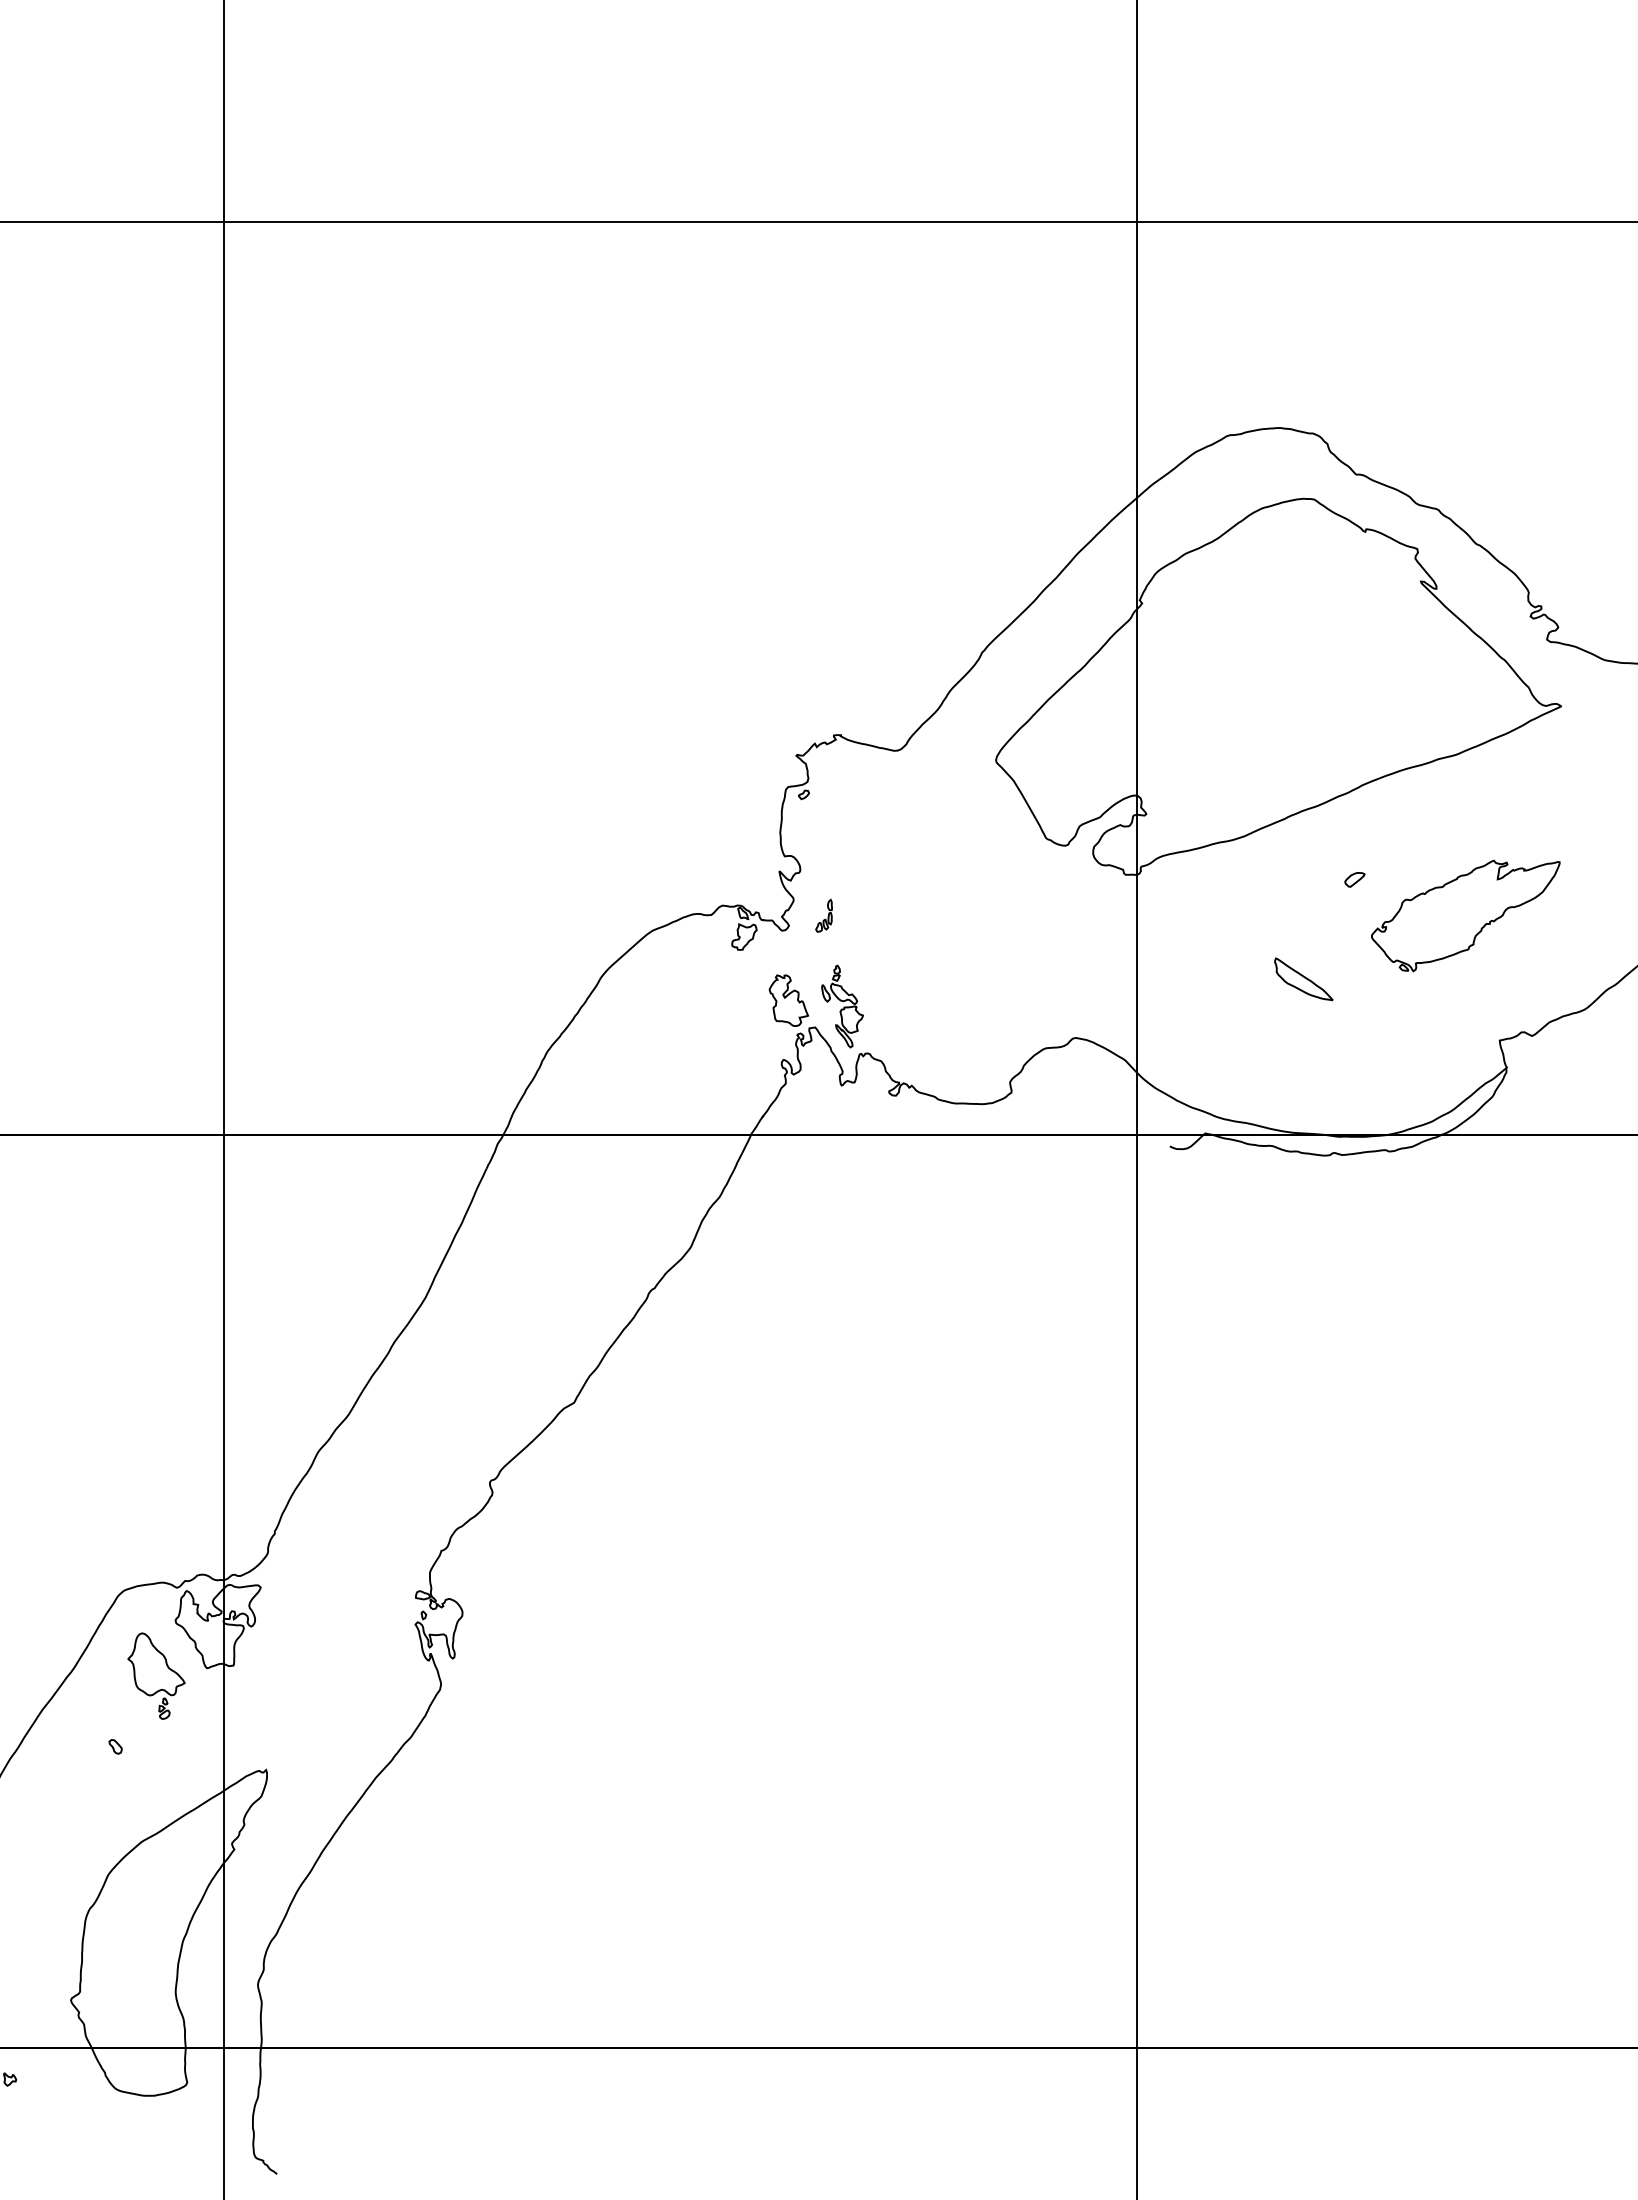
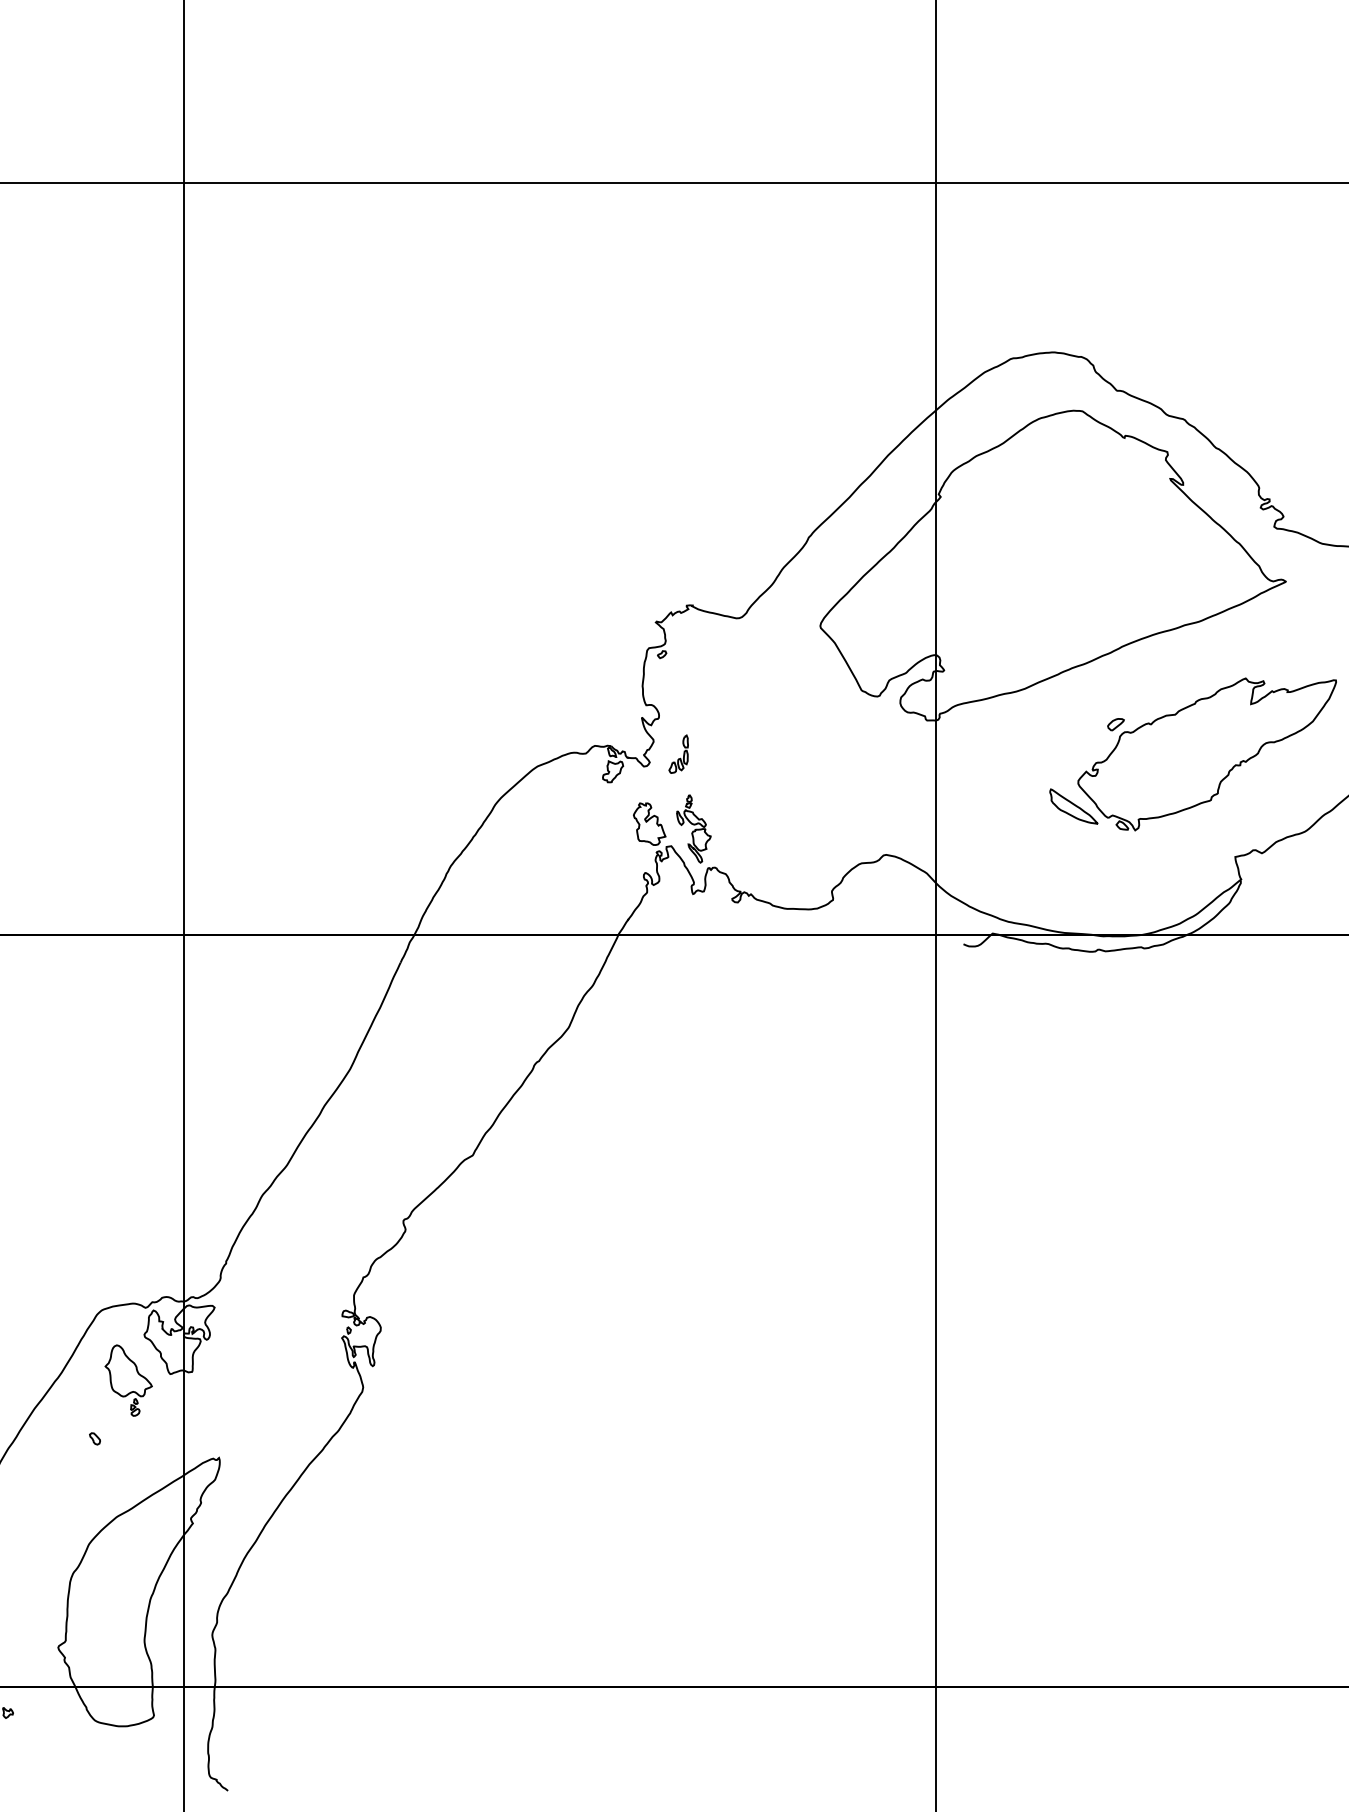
part: (823, 915) -> (678, 754), size x1.43
part: (1465, 915) -> (1207, 754), size x1.67

